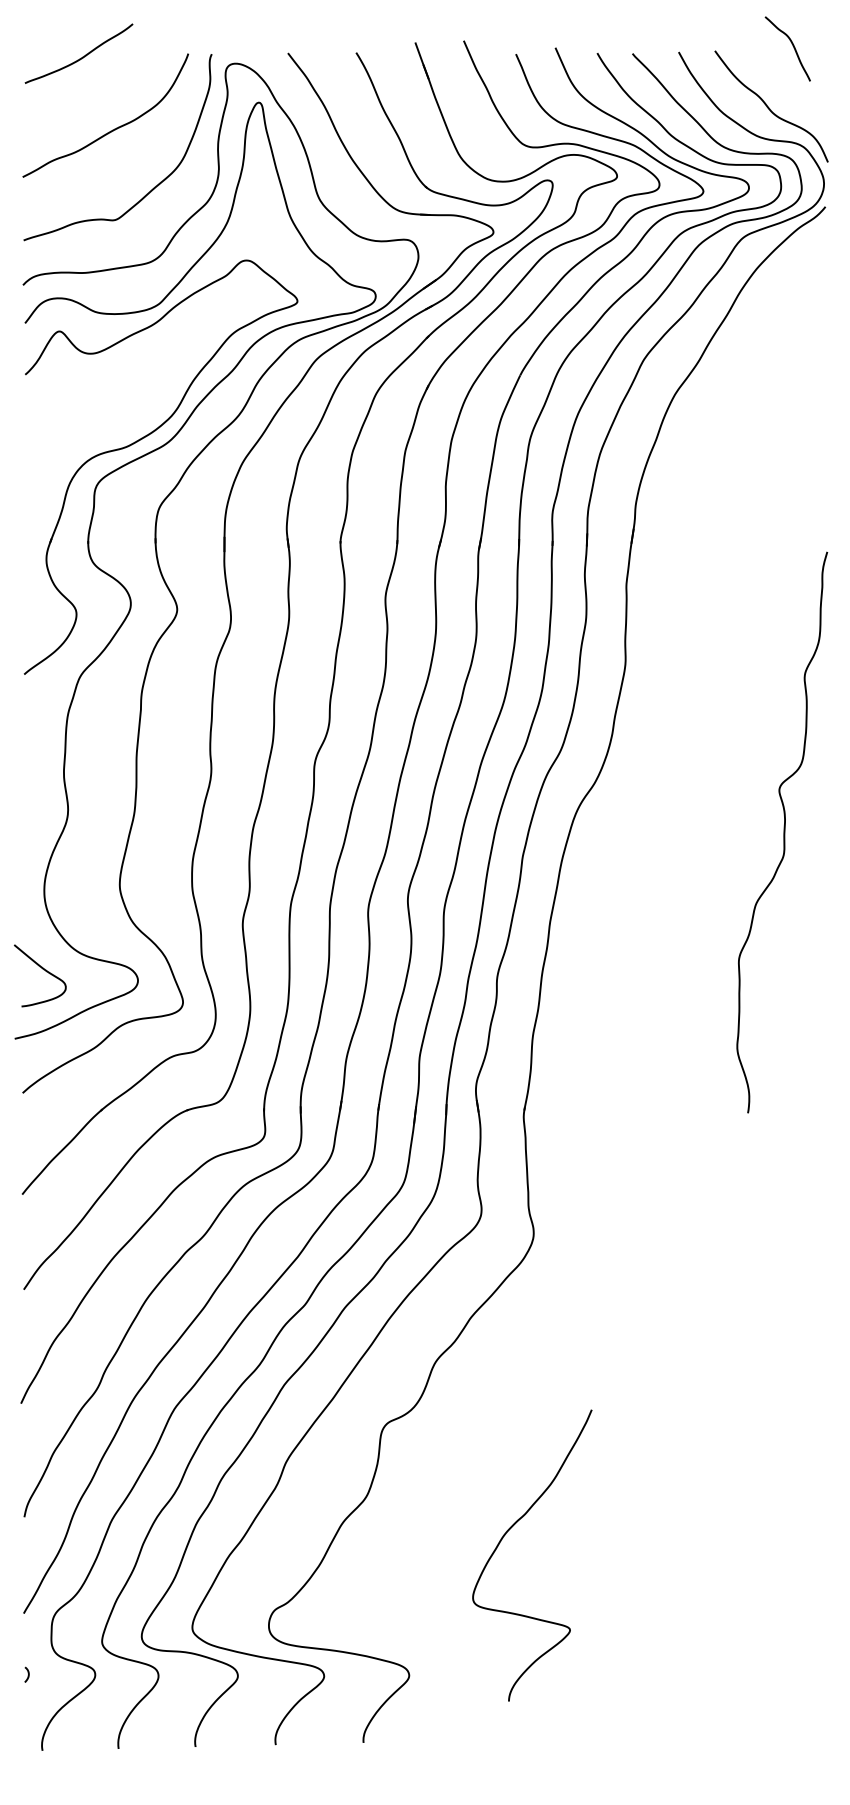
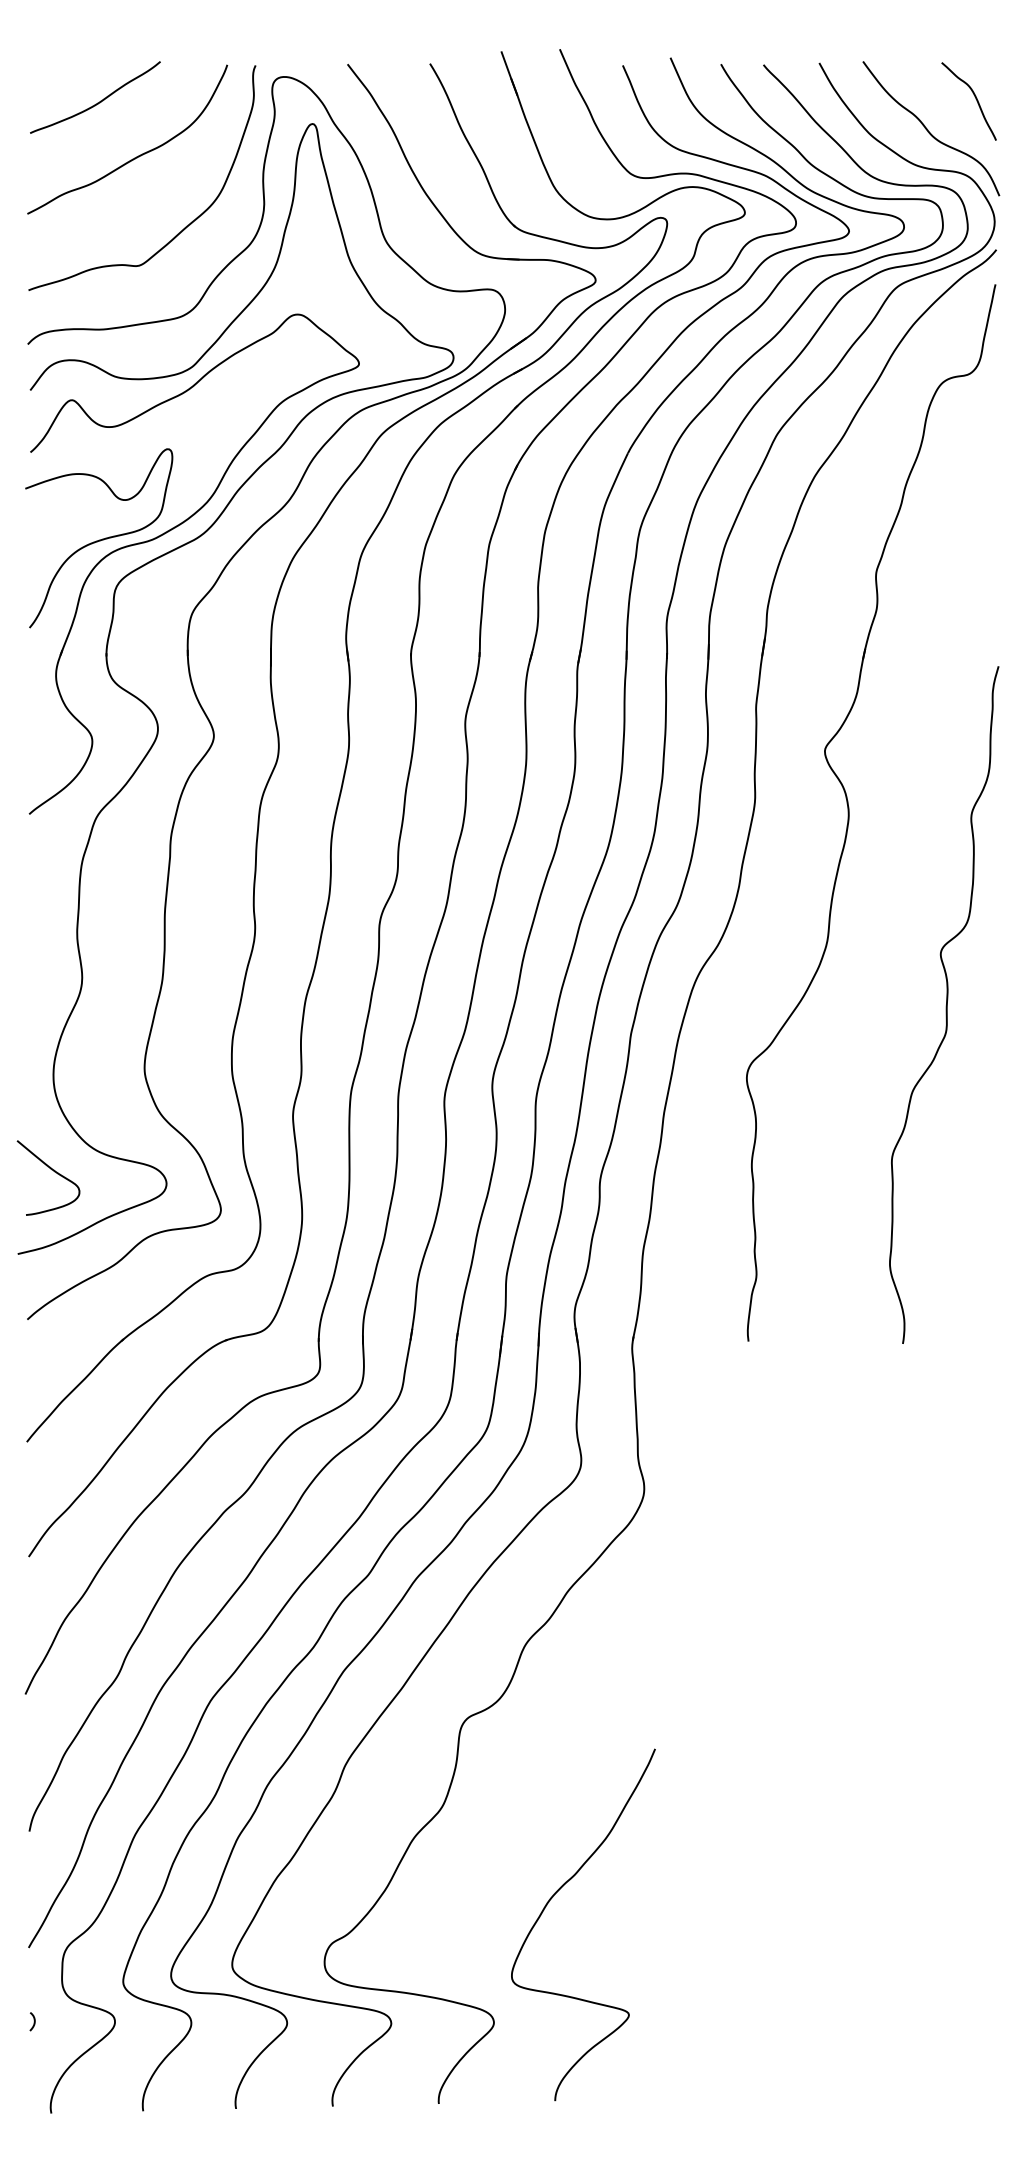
curve: (792, 46) -> (974, 98), moved
curve: (82, 56) -> (99, 100), moved
curve: (82, 446) -> (99, 539), added
part: (704, 674) -> (850, 814), added
curve: (506, 1534) -> (552, 1899), moved

